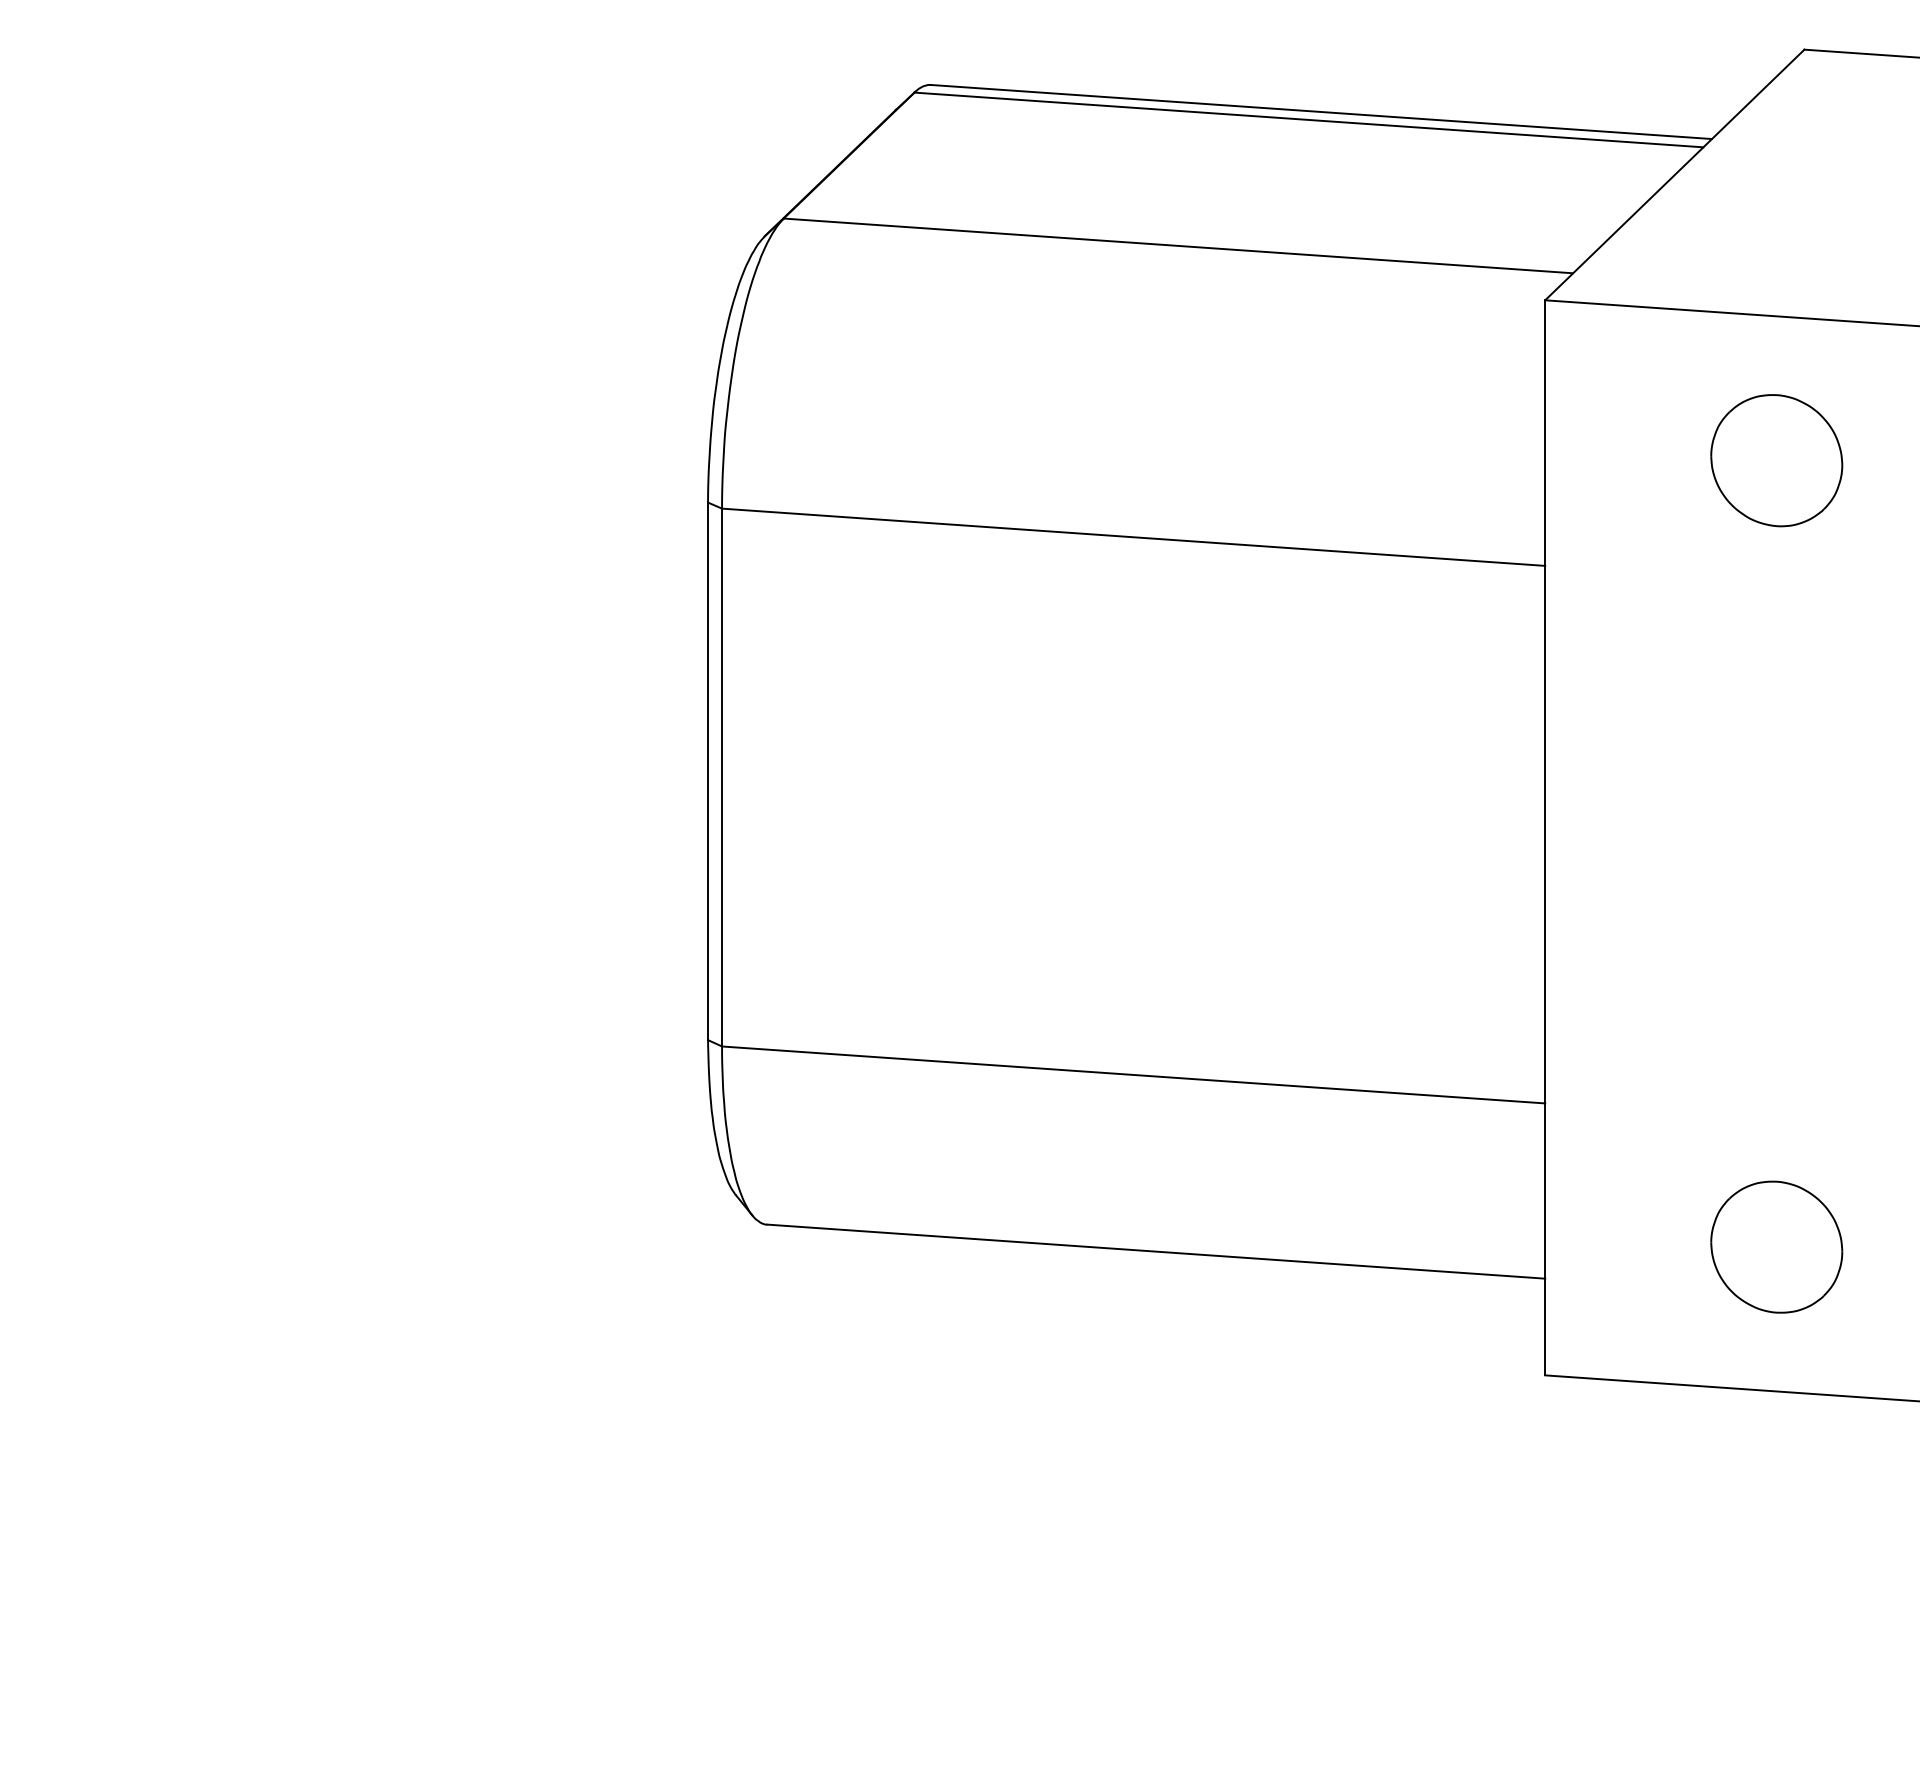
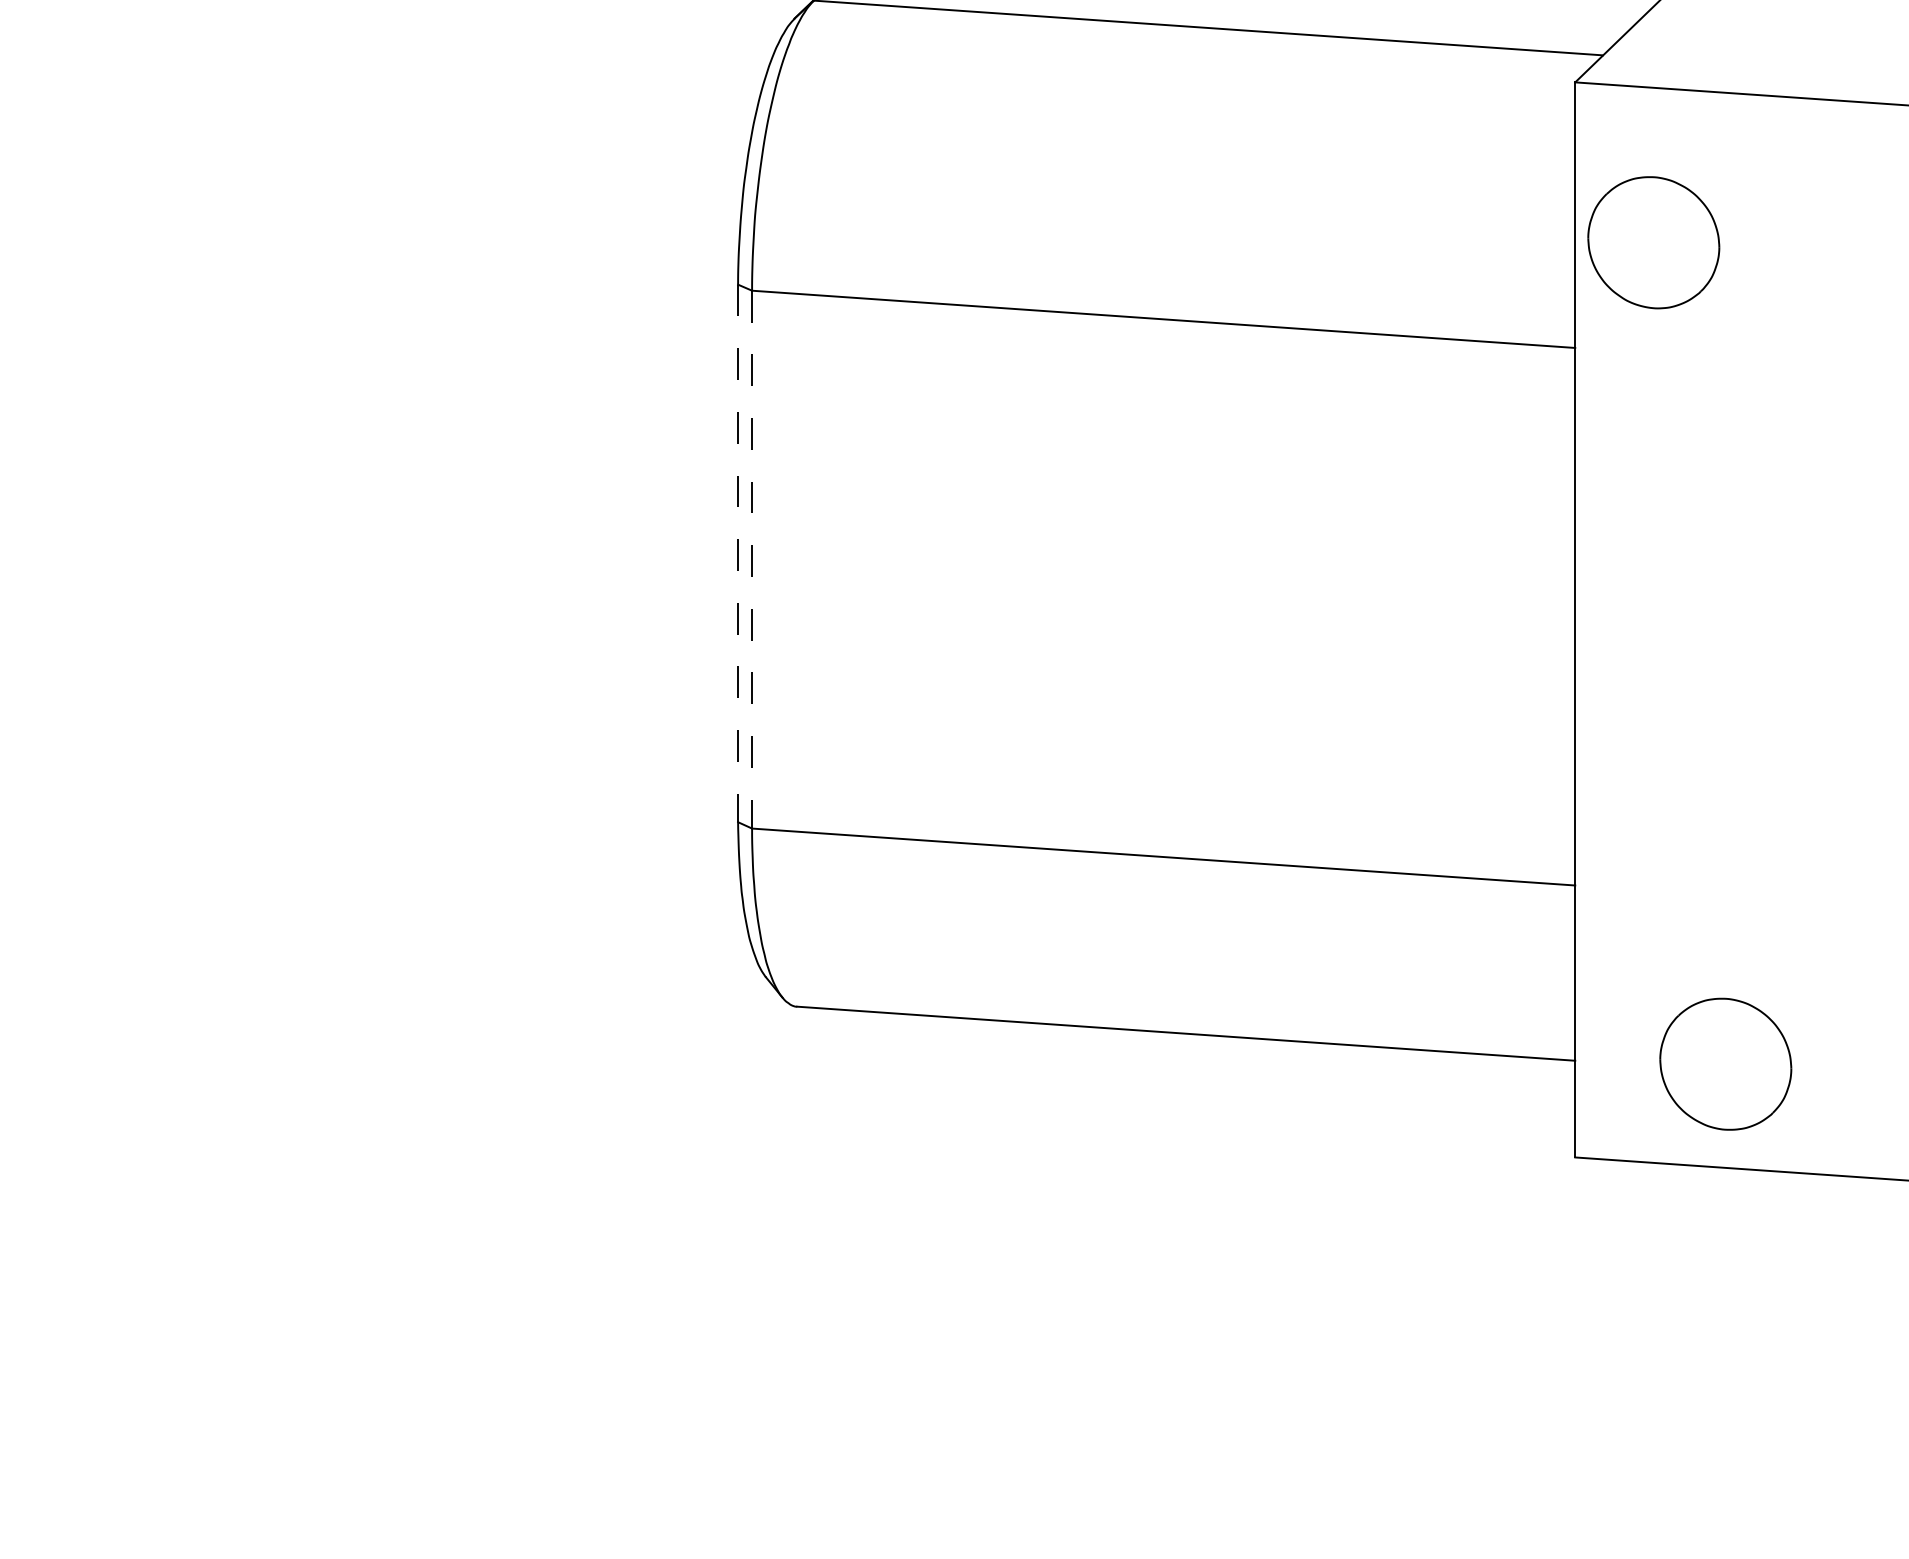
part: (1776, 460) -> (1653, 242), moved
line: (708, 771) -> (738, 553), solid -> dashed
line: (722, 777) -> (752, 559), solid -> dashed
part: (1776, 1246) -> (1725, 1063), moved

